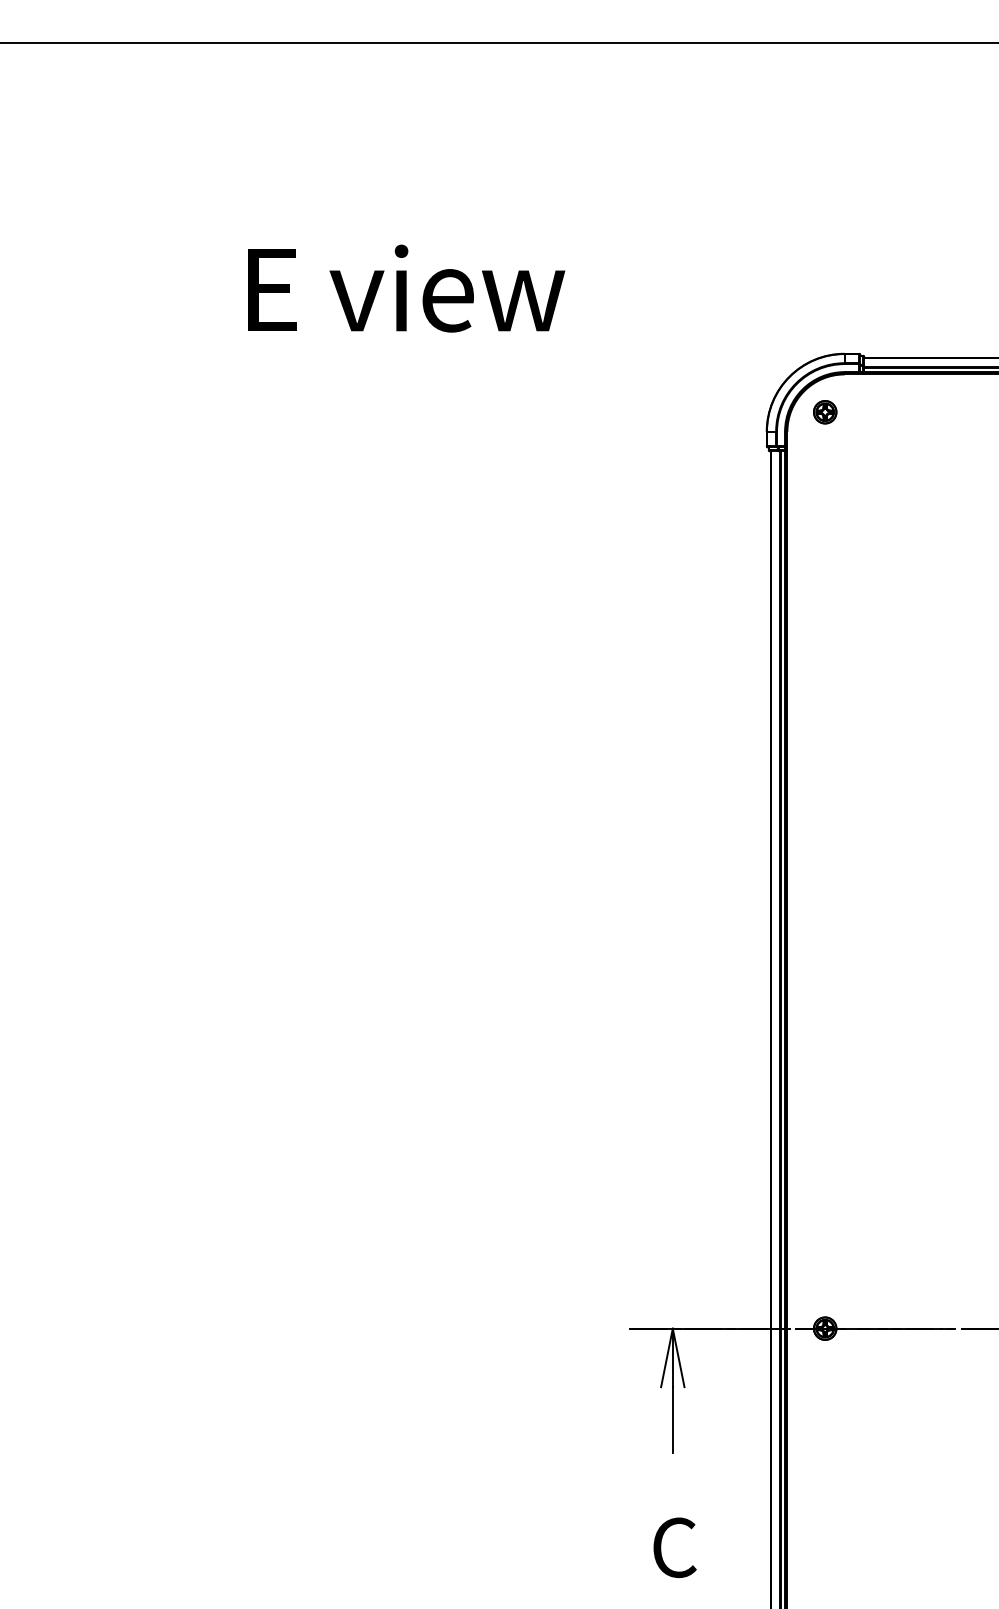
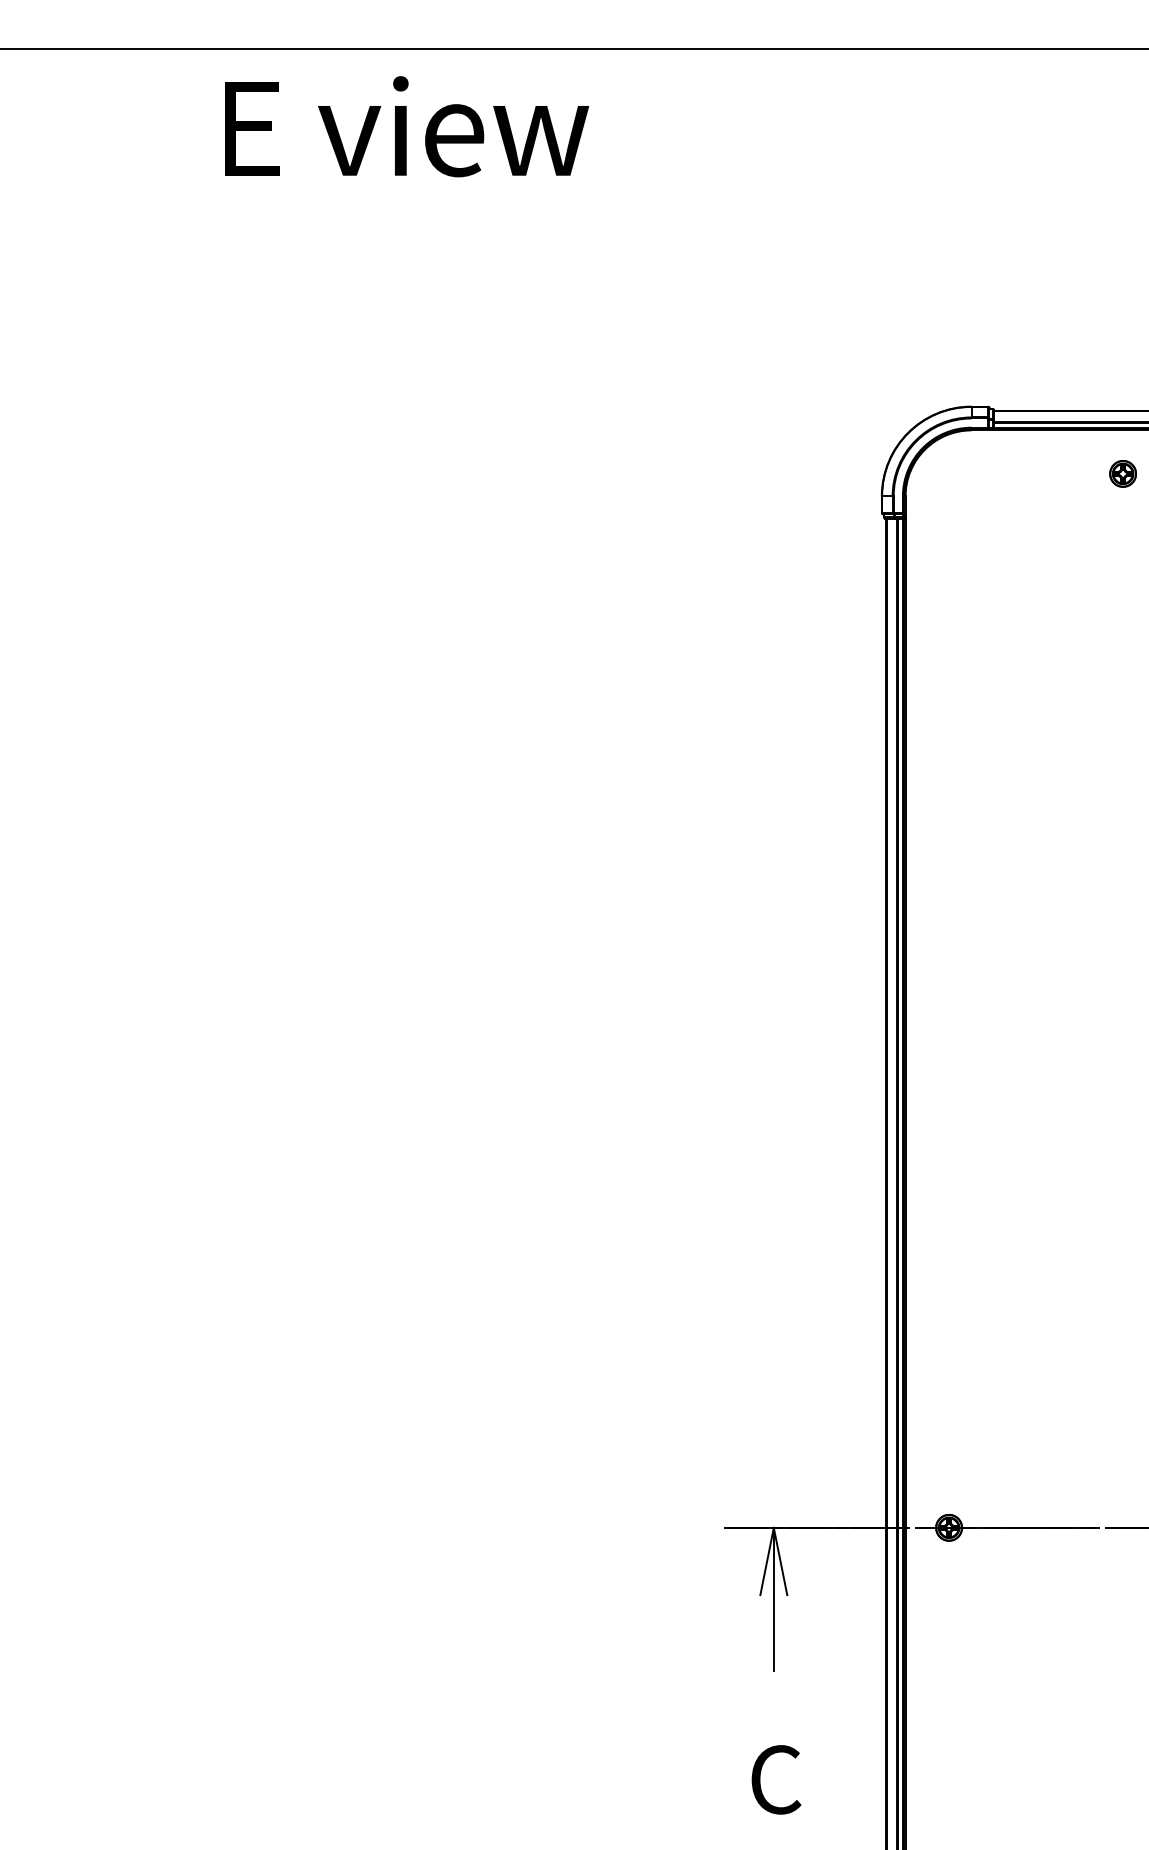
text: (407, 288) -> (407, 126), moved
part: (824, 411) -> (1122, 473), moved

